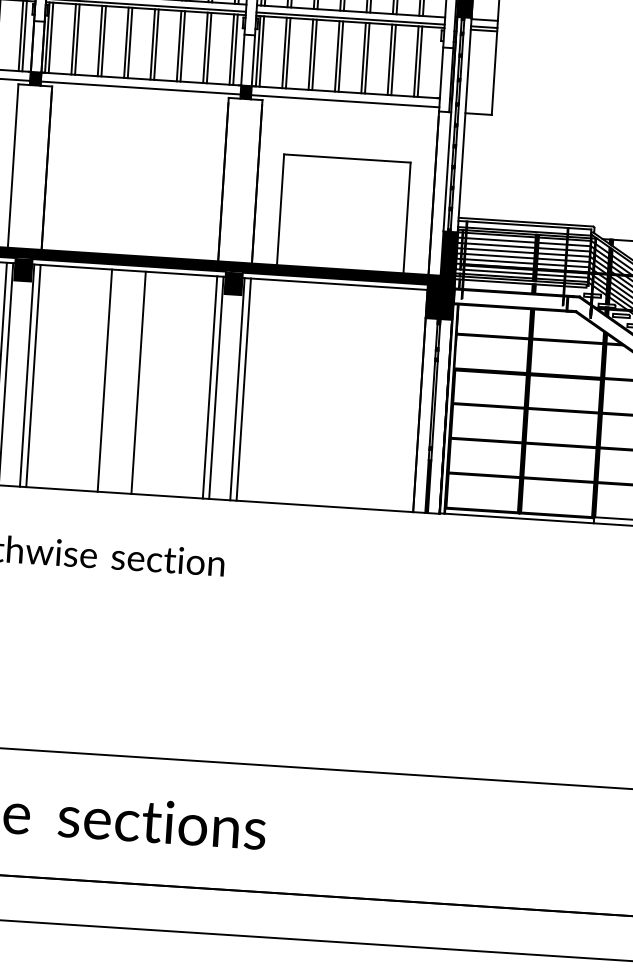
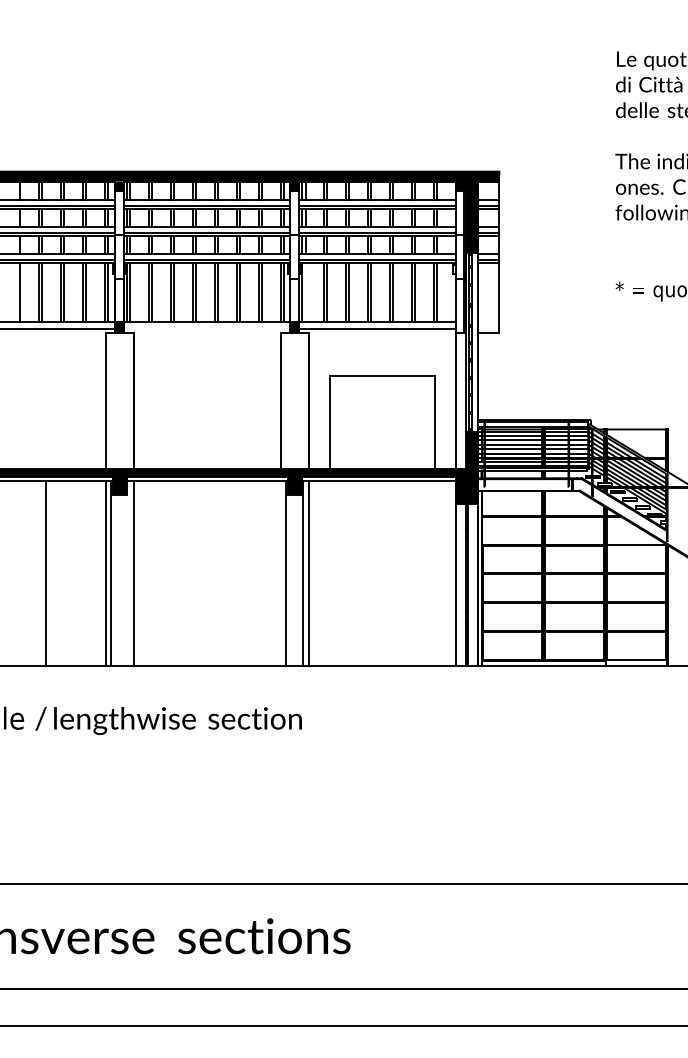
line: (261, 51) -> (305, 292), removed
line: (141, 88) -> (207, 329), removed
line: (27, 375) -> (128, 573), removed
line: (105, 380) -> (193, 573), removed
line: (139, 382) -> (221, 573), removed
line: (209, 387) -> (280, 573), removed

